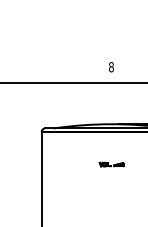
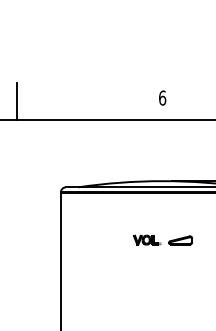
text: (111, 67) -> (162, 98), 8 -> 6
line: (11, 69) -> (16, 101), added
part: (111, 164) -> (162, 239), size x1.67

